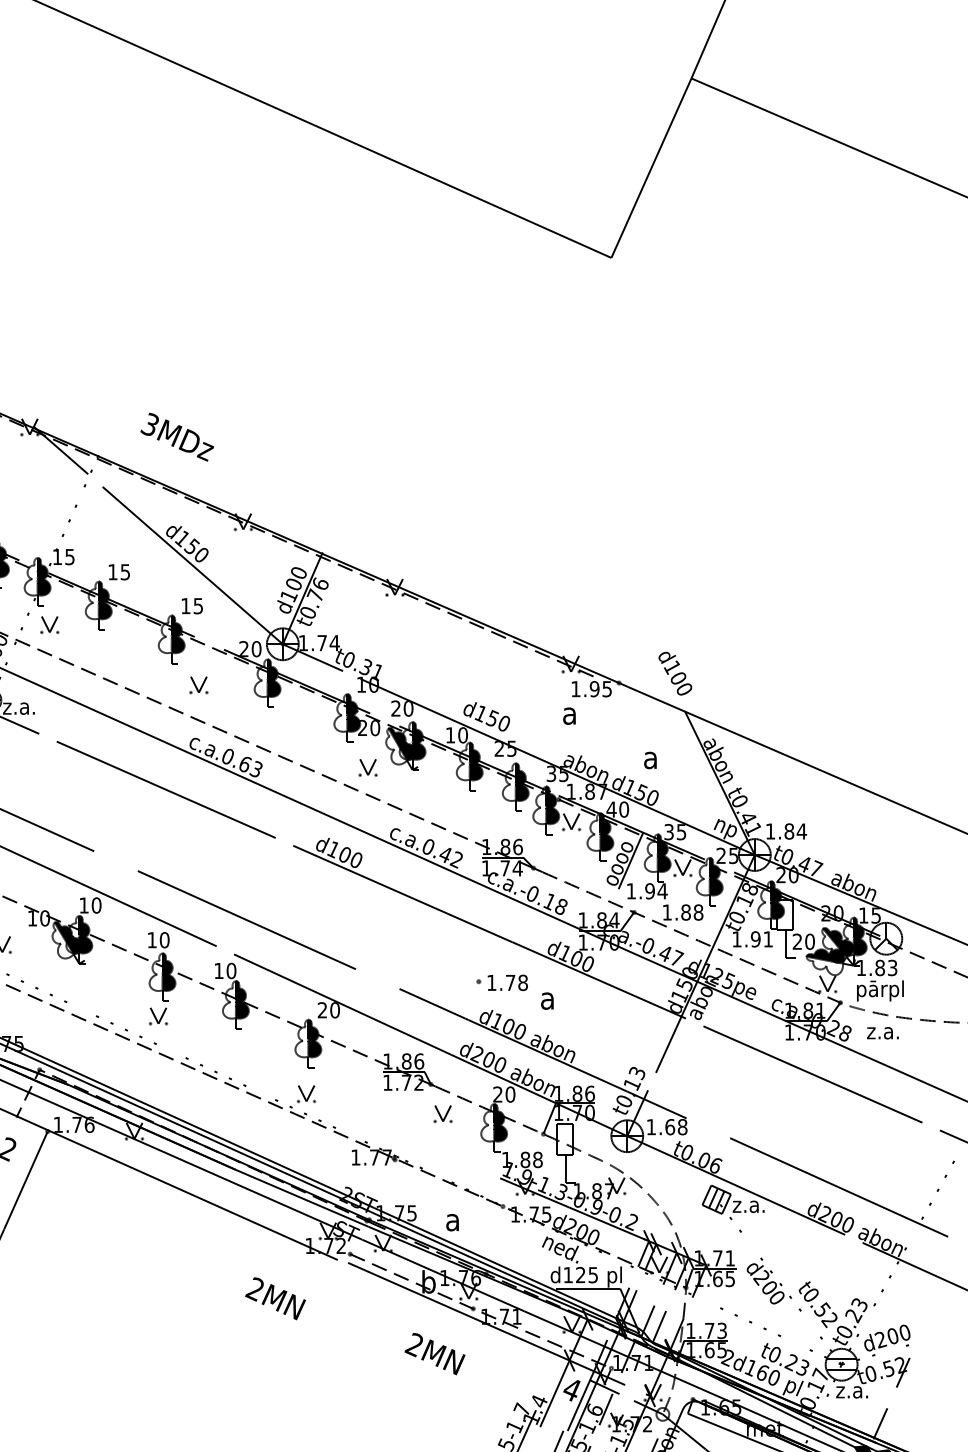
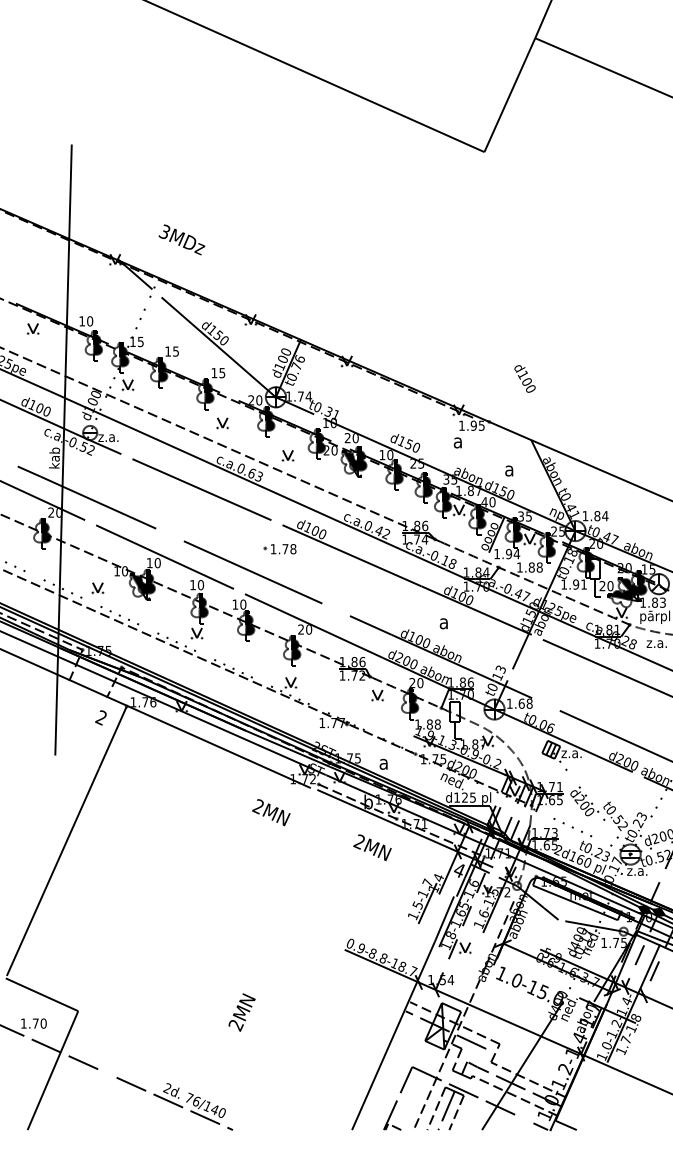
text: (176, 436) -> (181, 239), moved
text: (674, 672) -> (524, 378), moved
part: (367, 767) -> (287, 455), moved
part: (501, 983) -> (279, 549), moved

